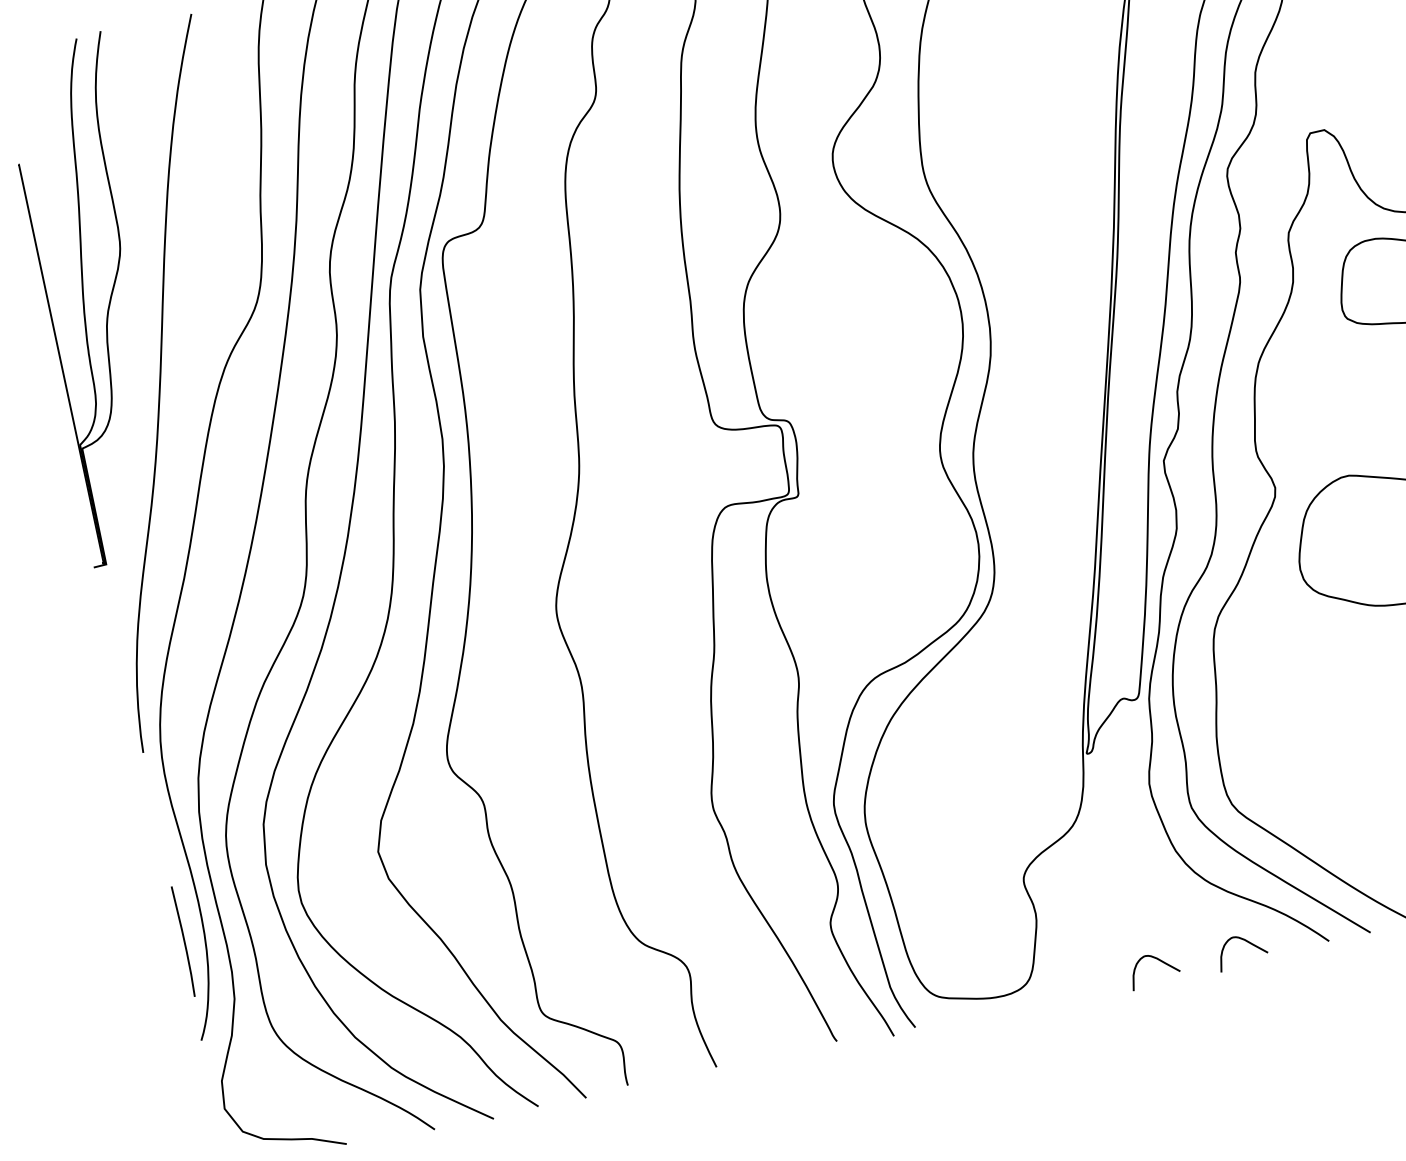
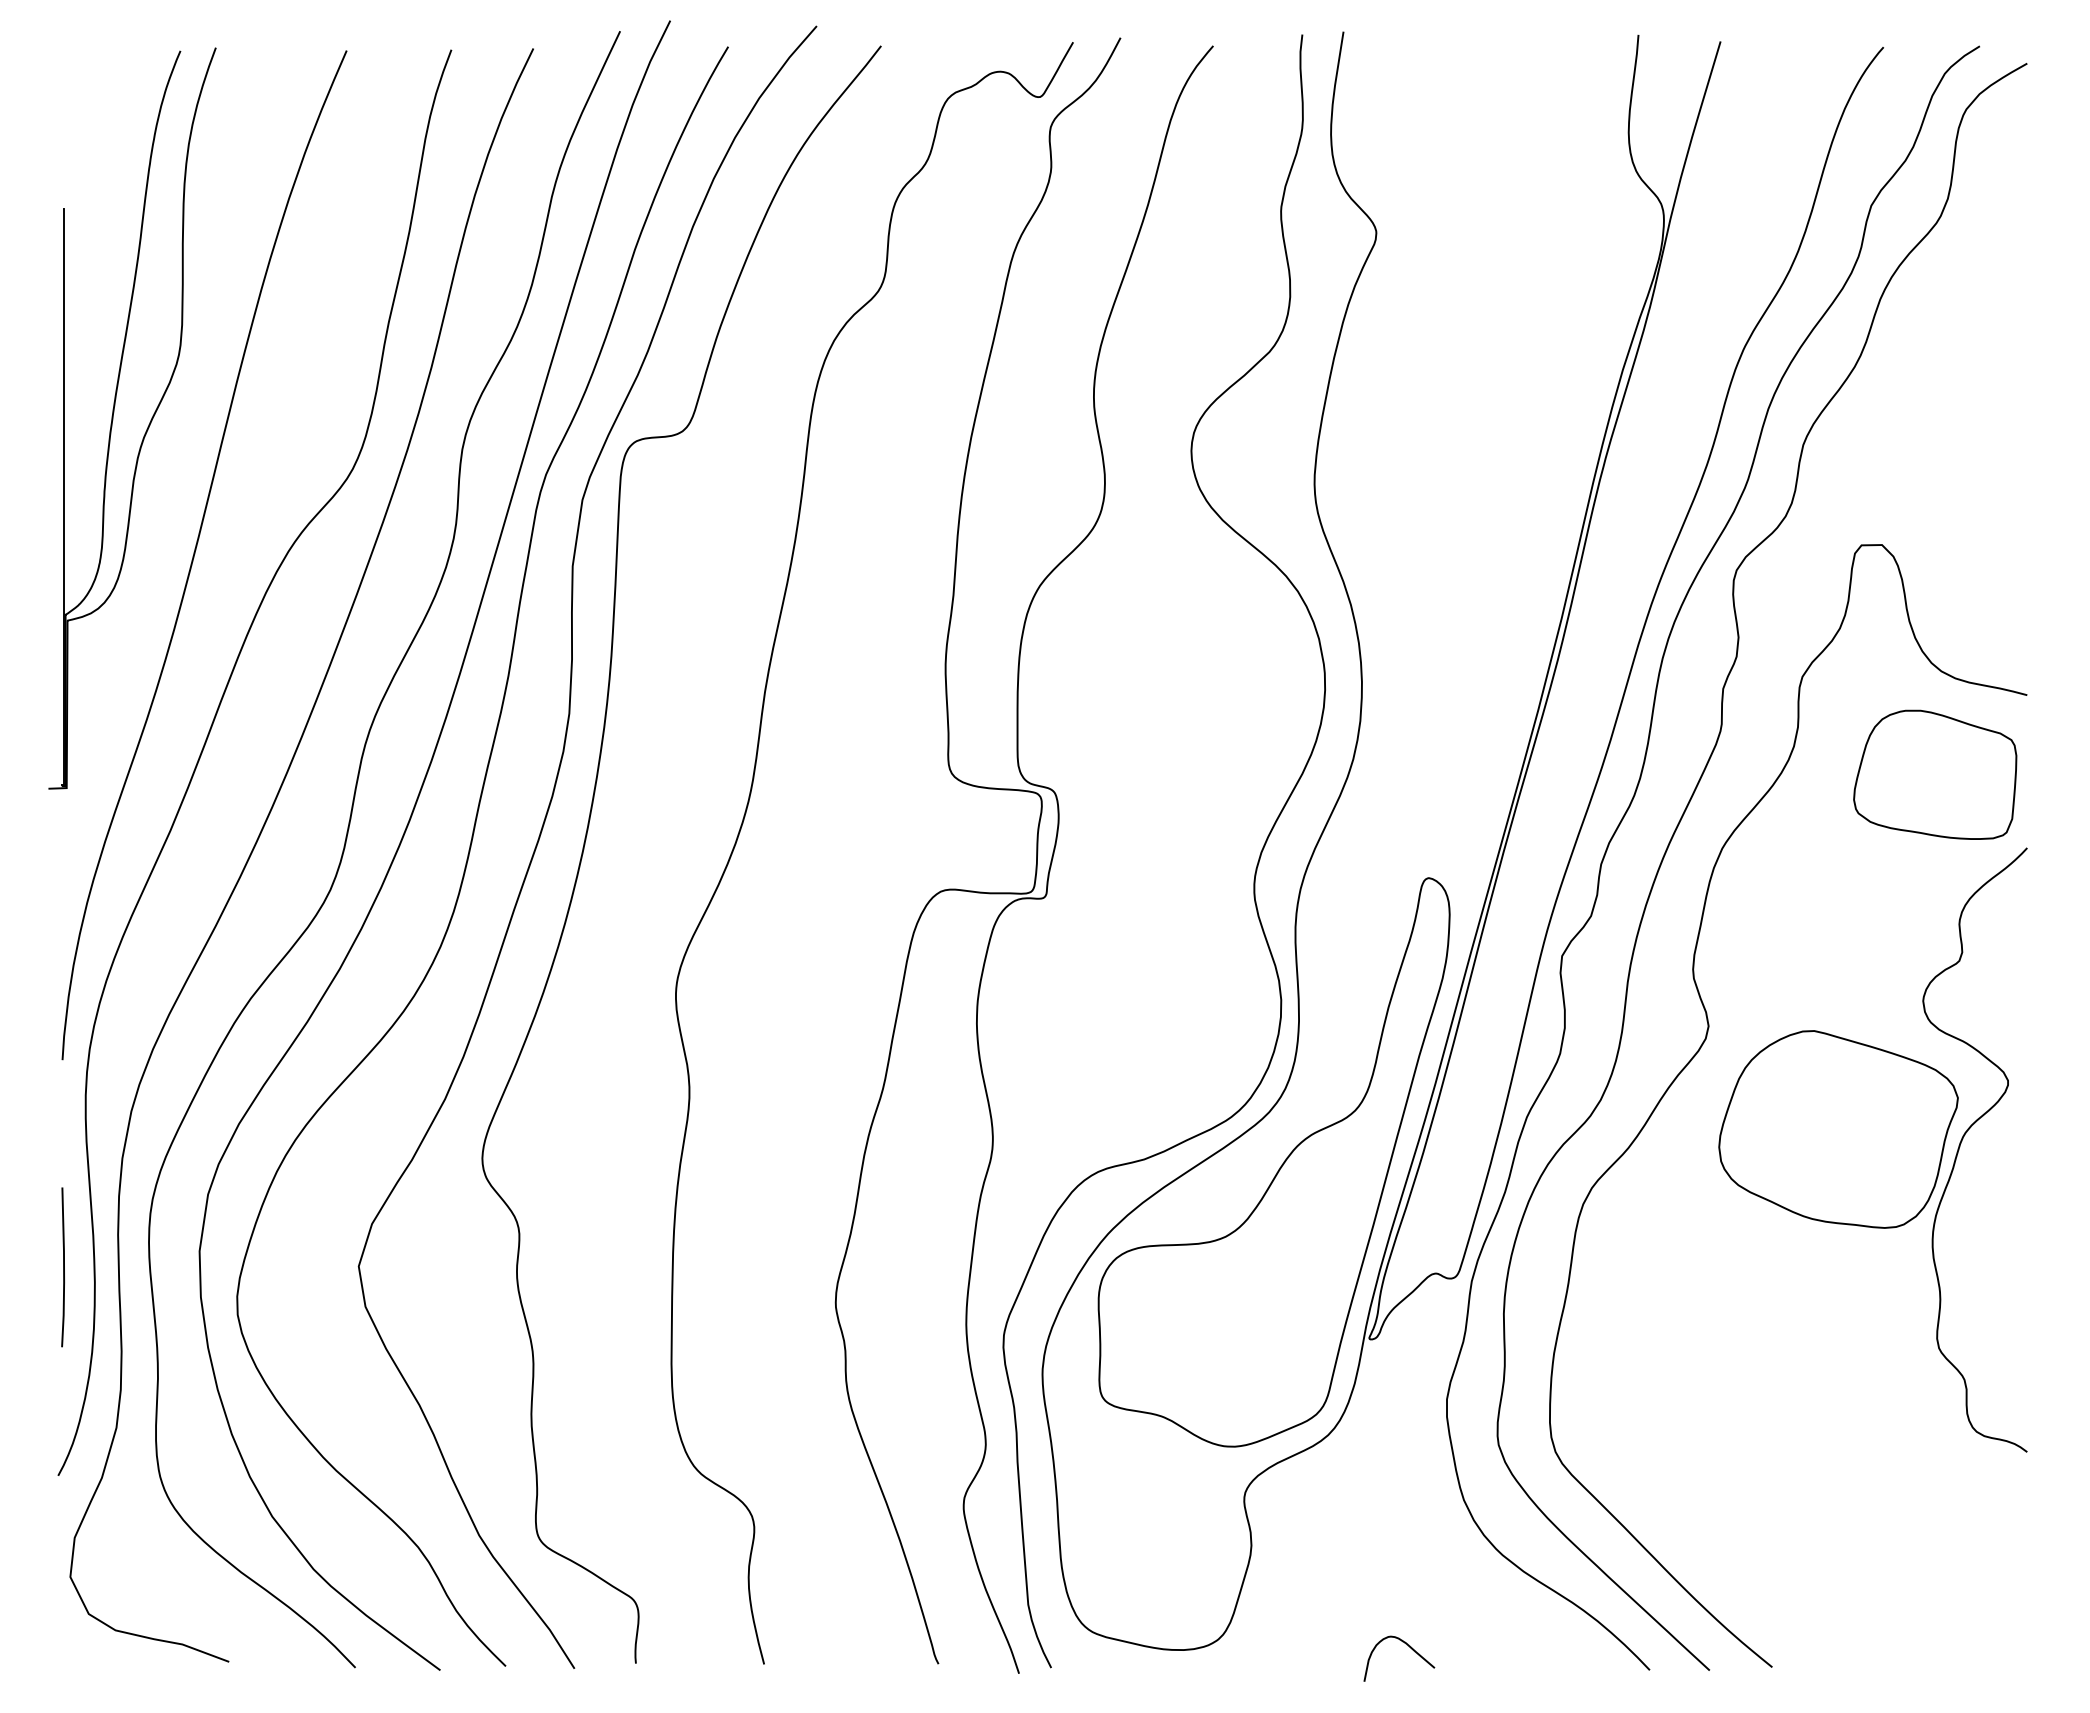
part: (999, 648) -> (1279, 1167), added
line: (184, 941) -> (63, 1267), moved
curve: (1247, 942) -> (1536, 1647), removed

